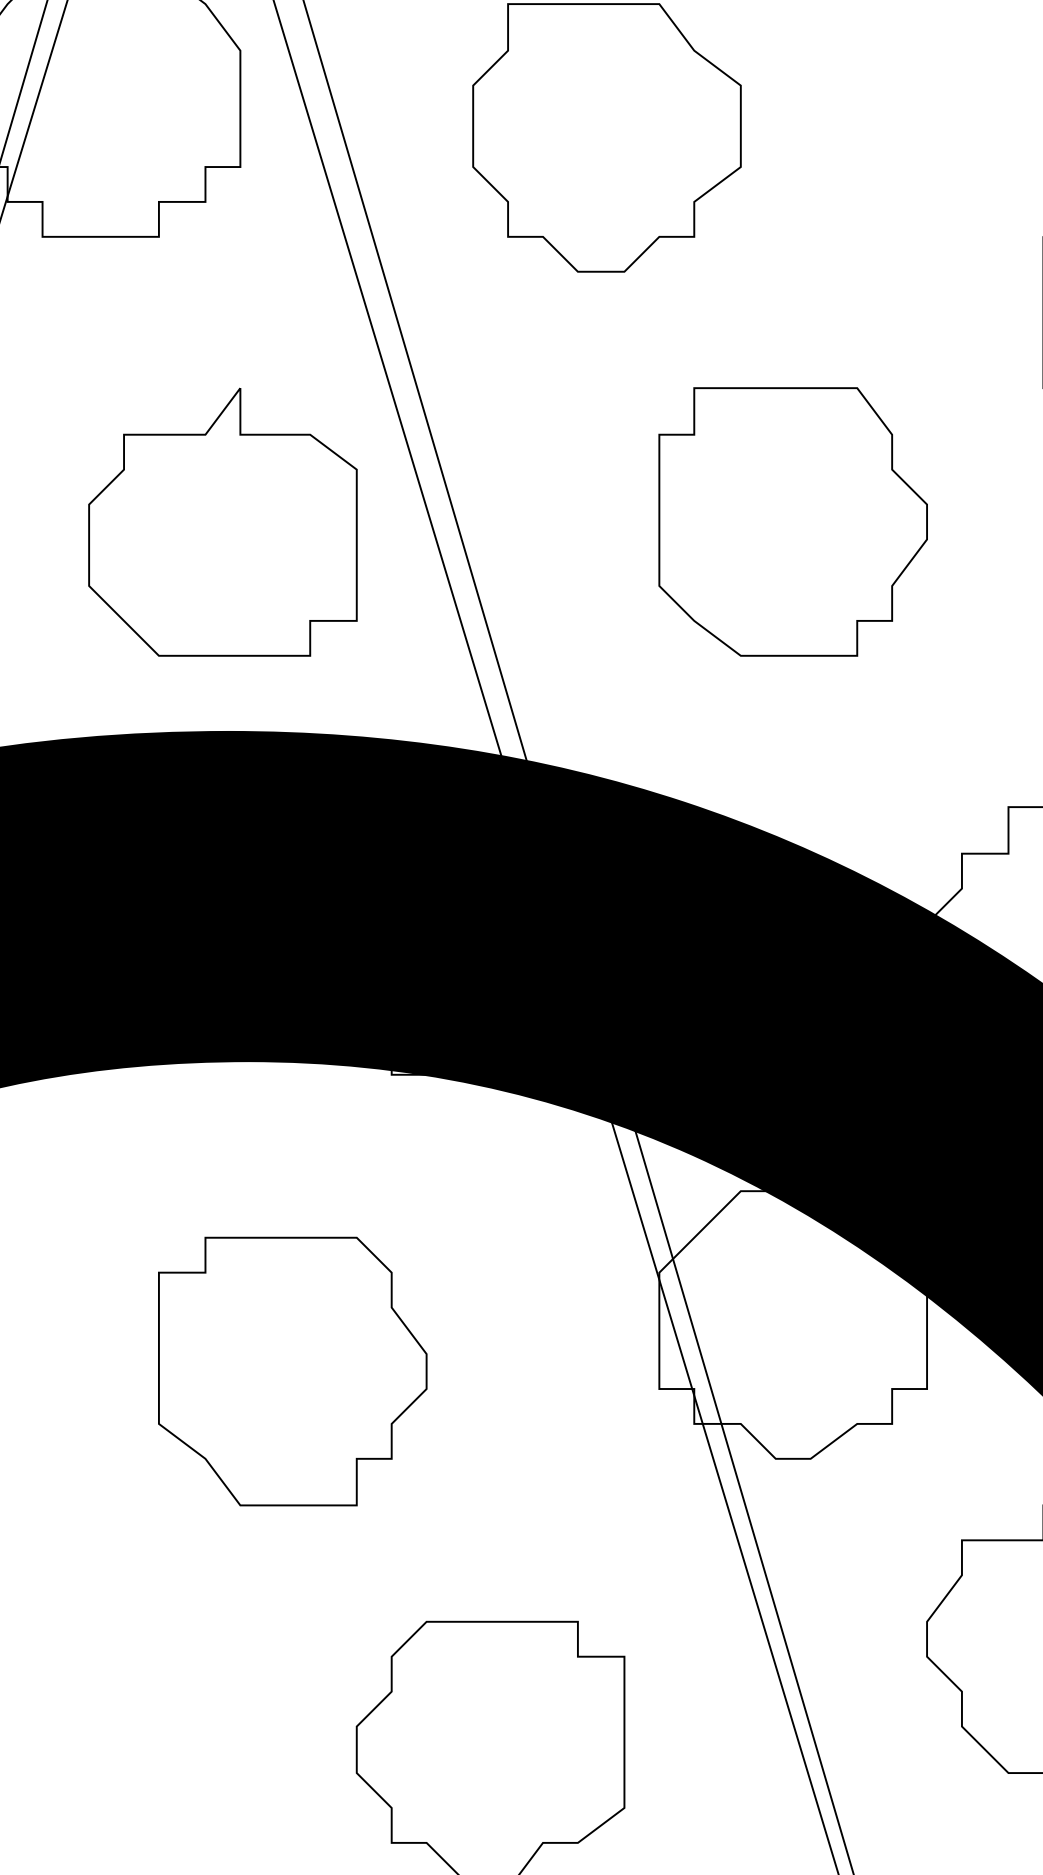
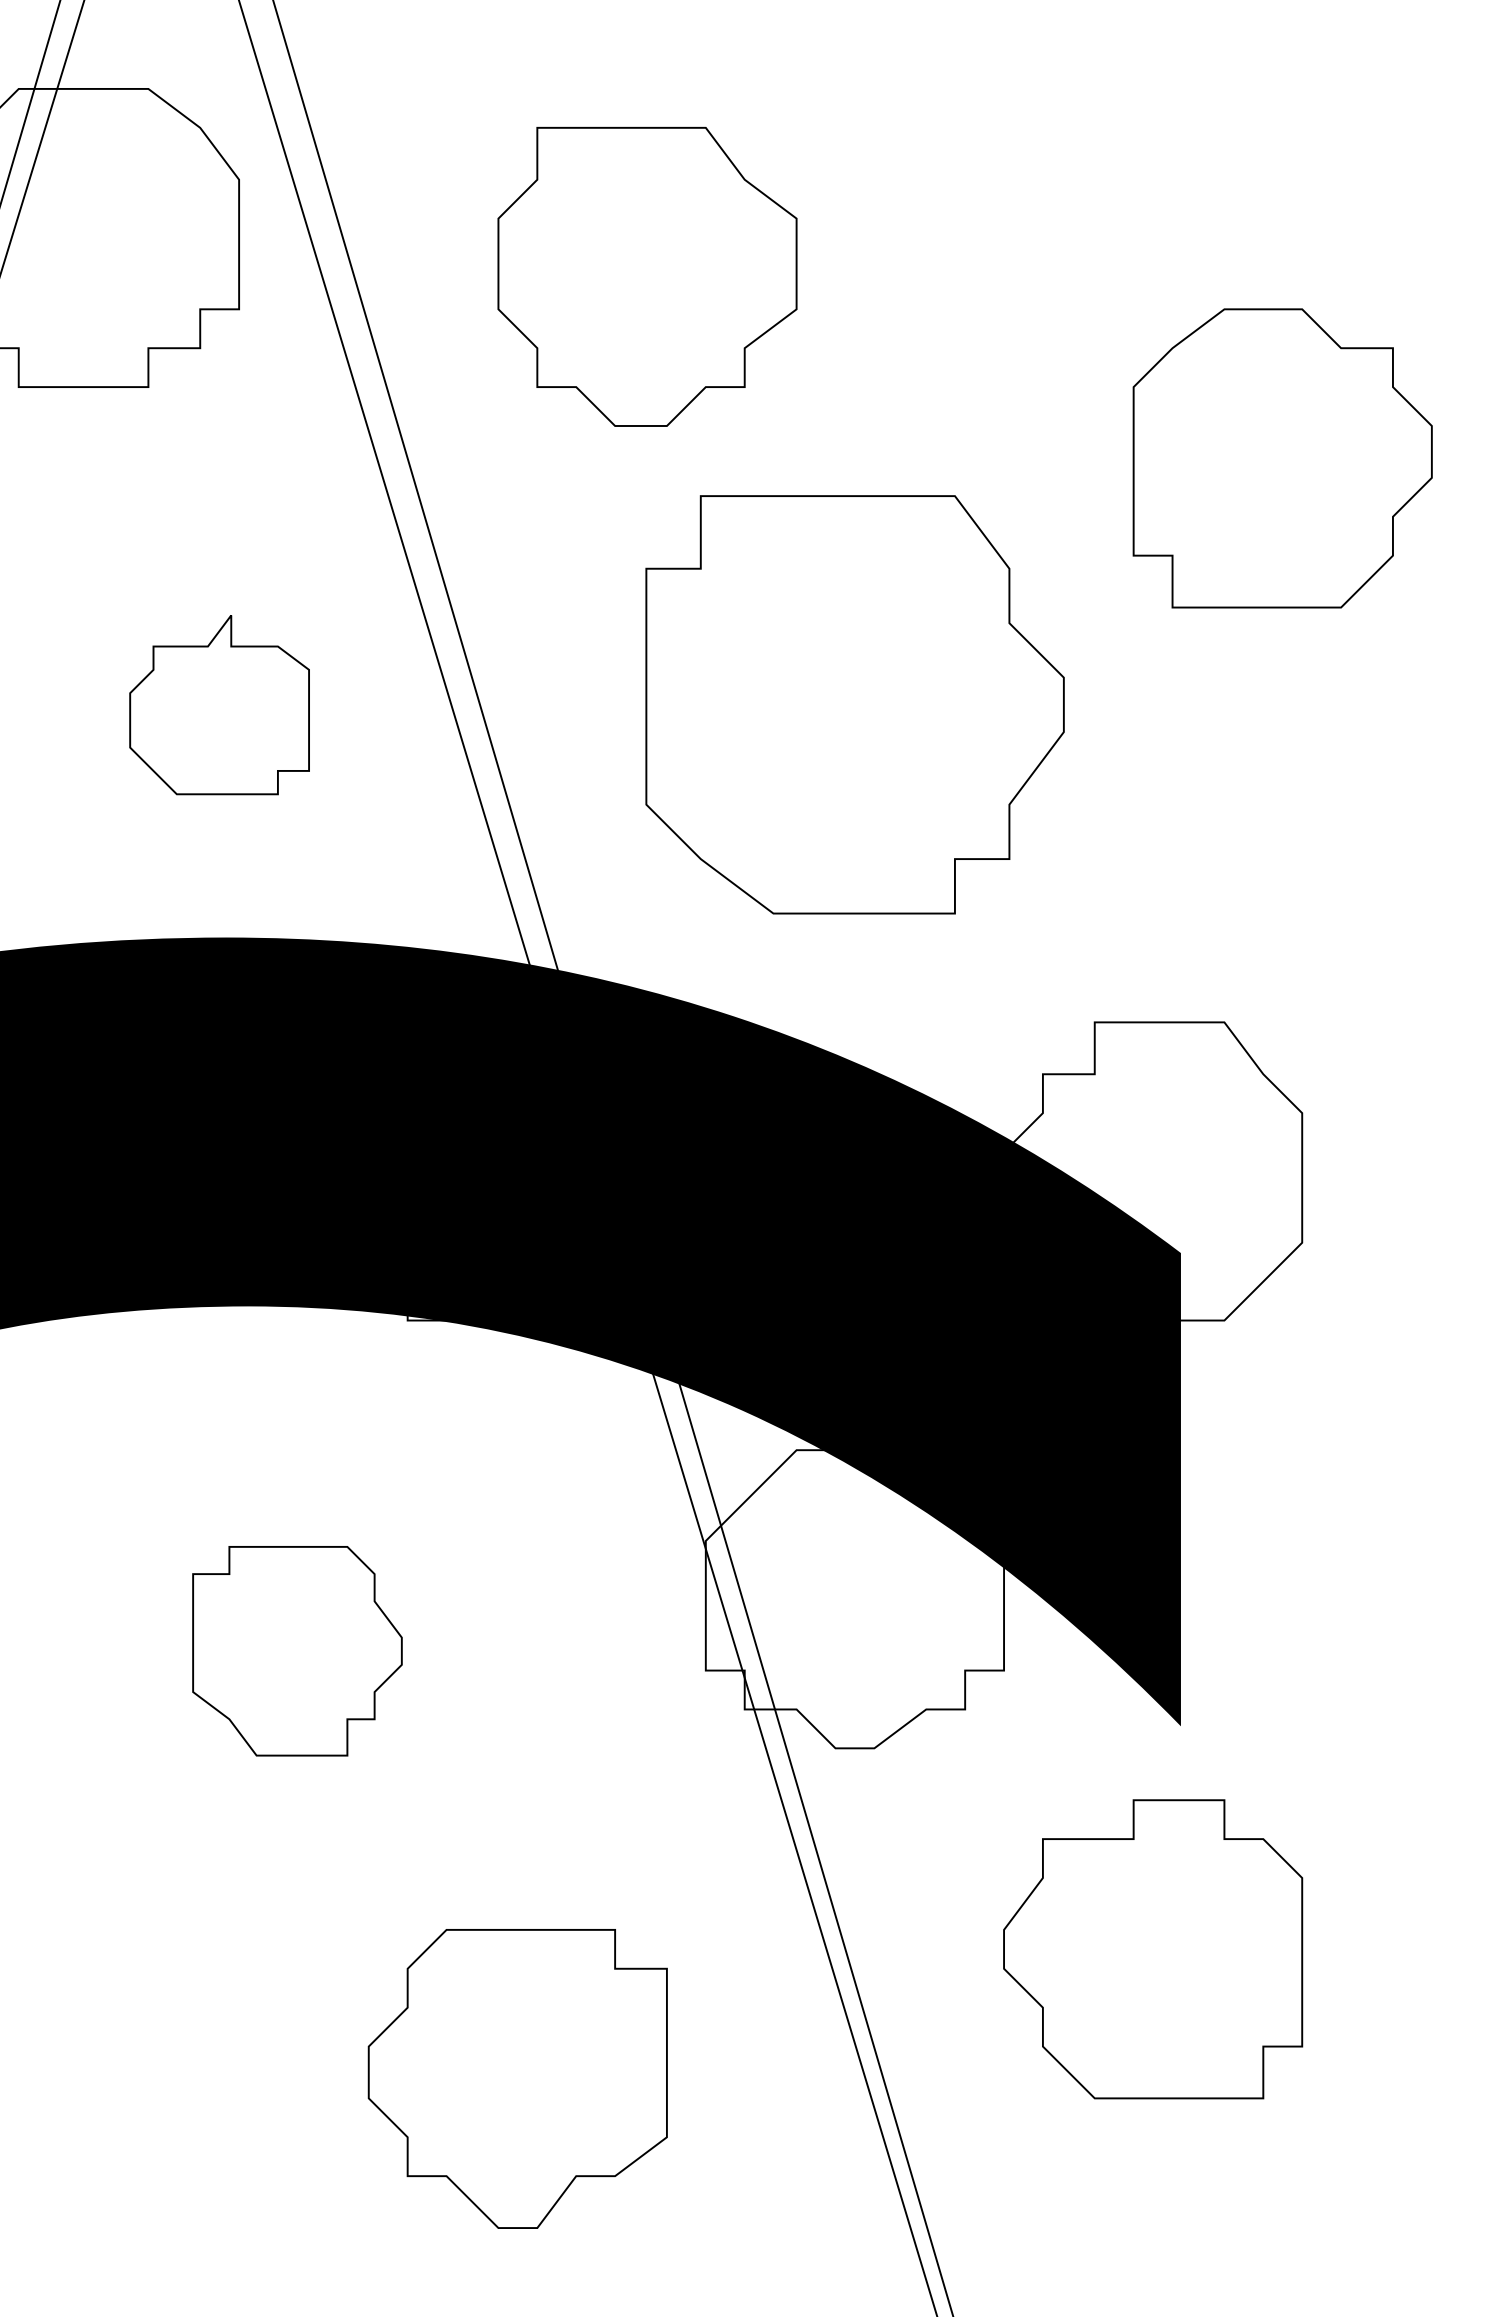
part: (222, 521) -> (219, 704), size x0.6
part: (792, 521) -> (854, 704), size x1.4
part: (292, 1371) -> (297, 1651), size x0.7

